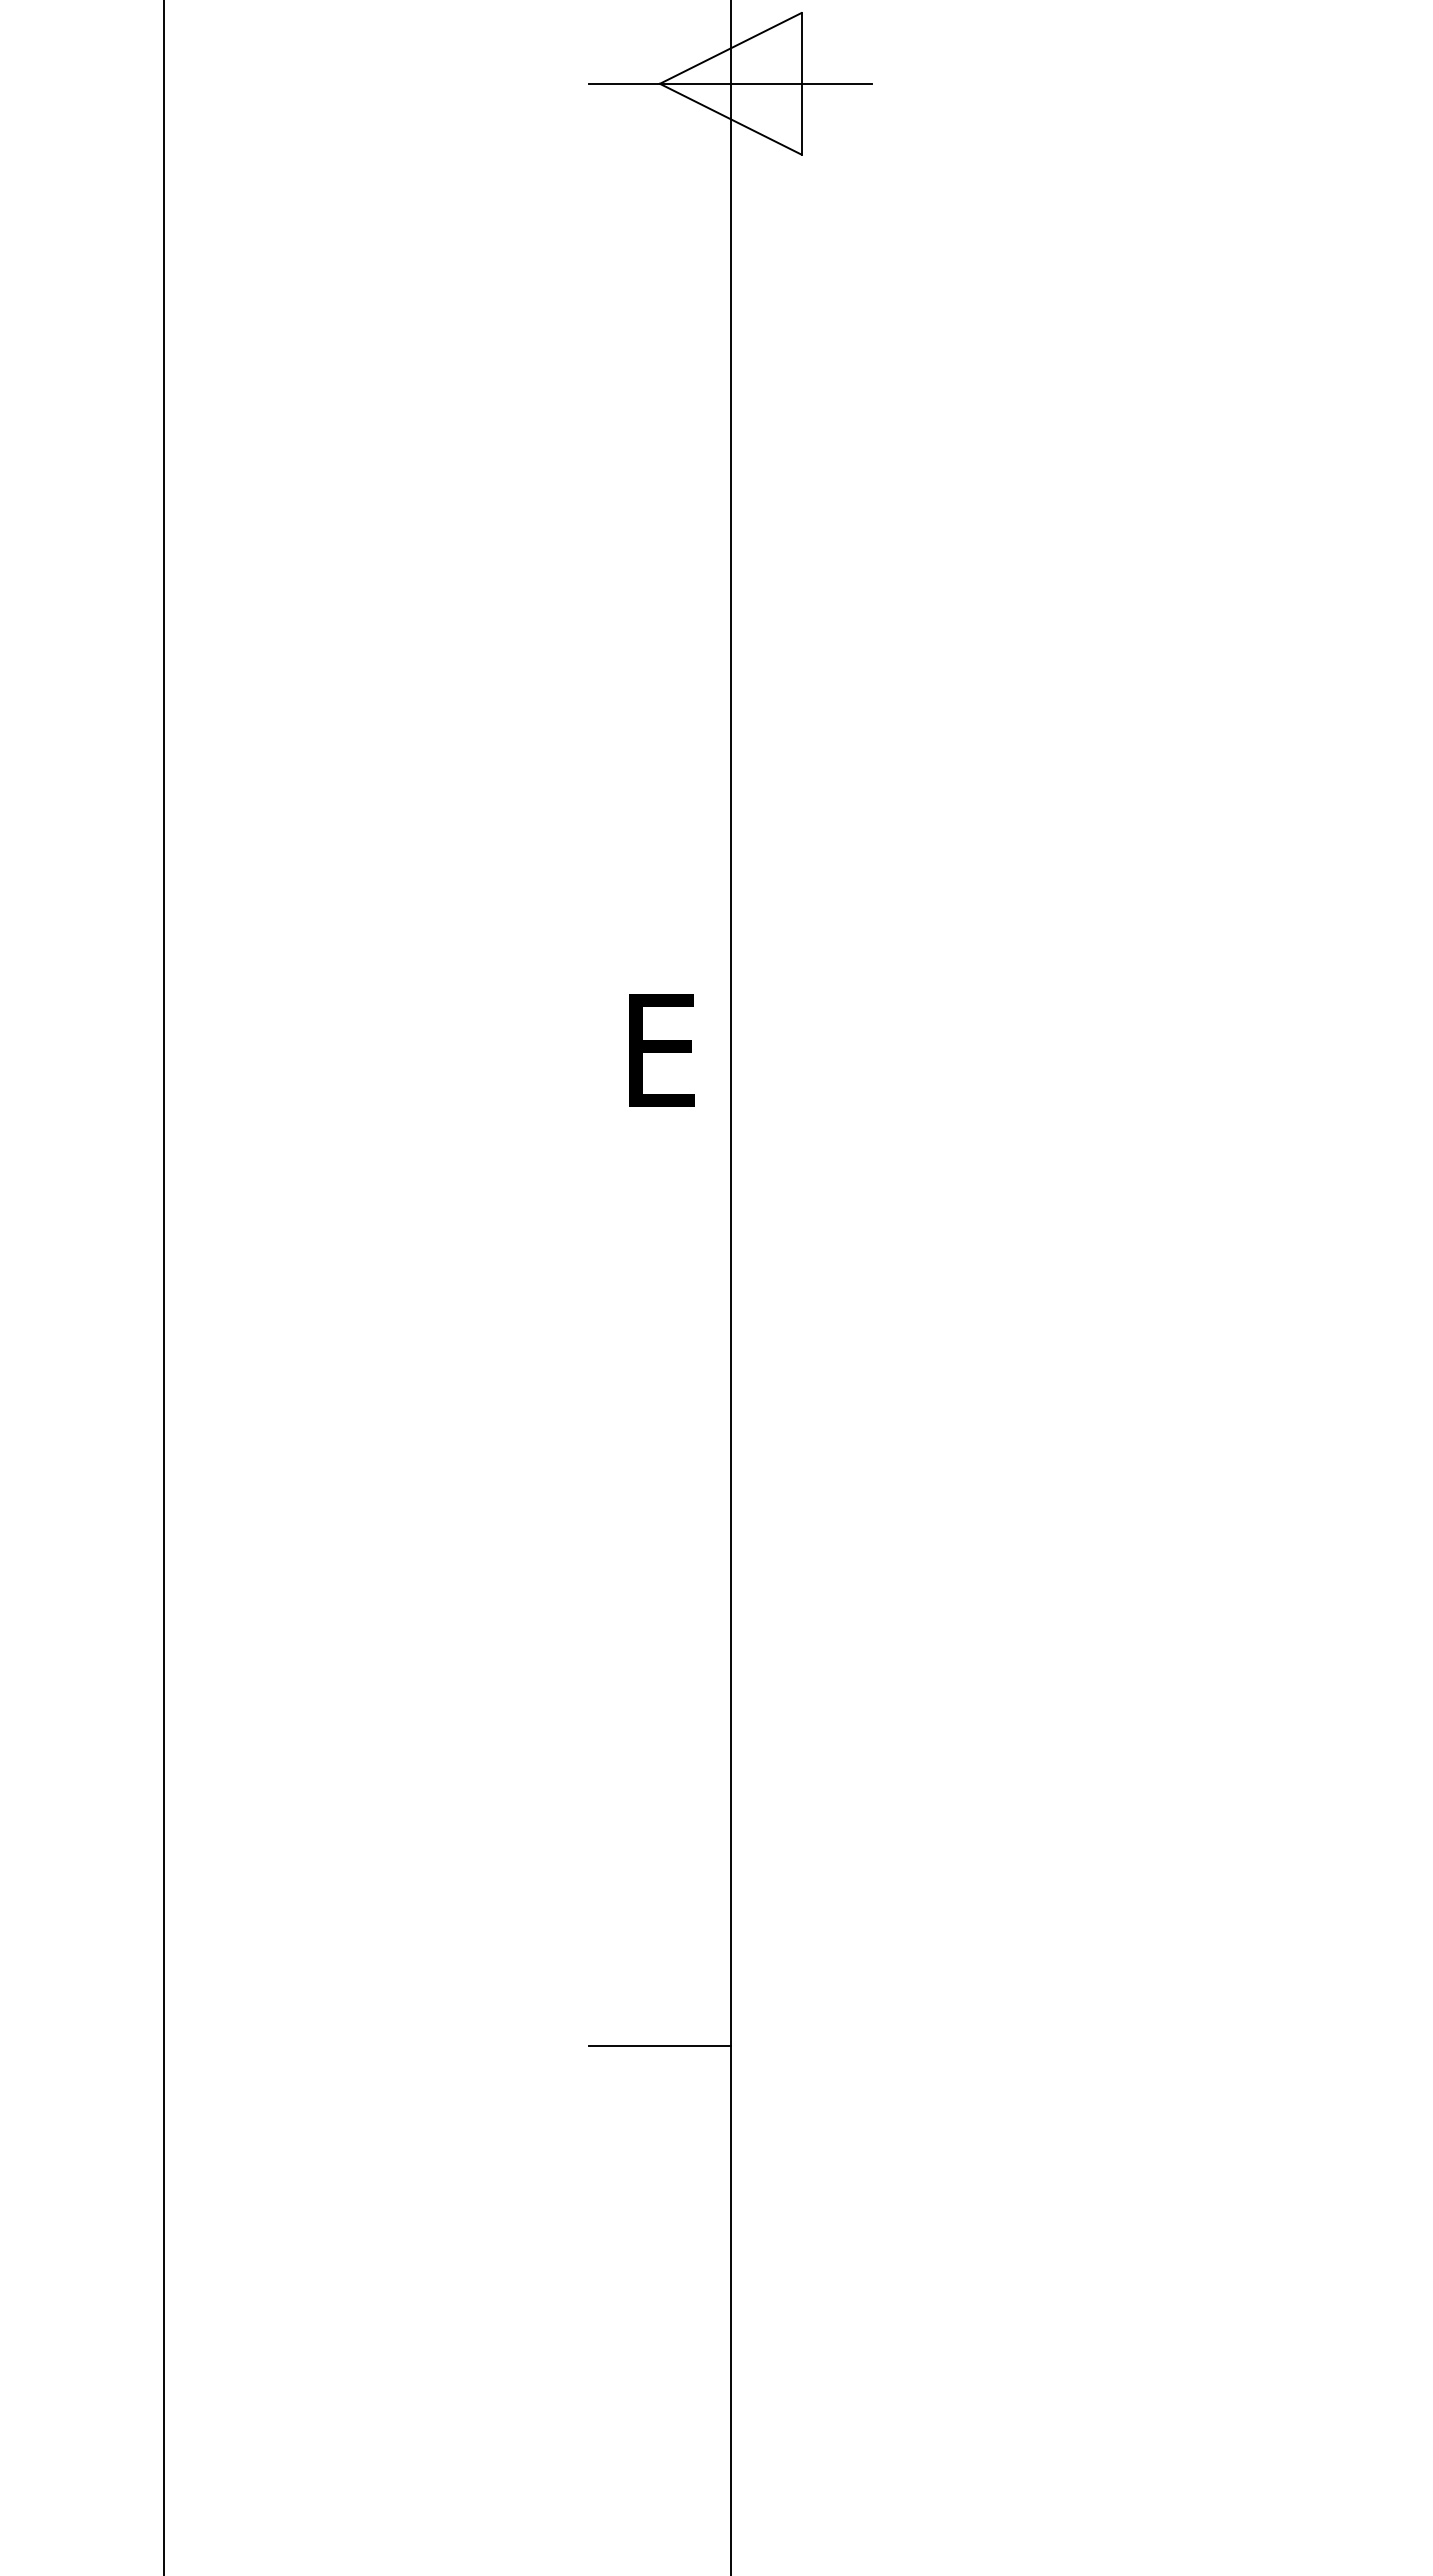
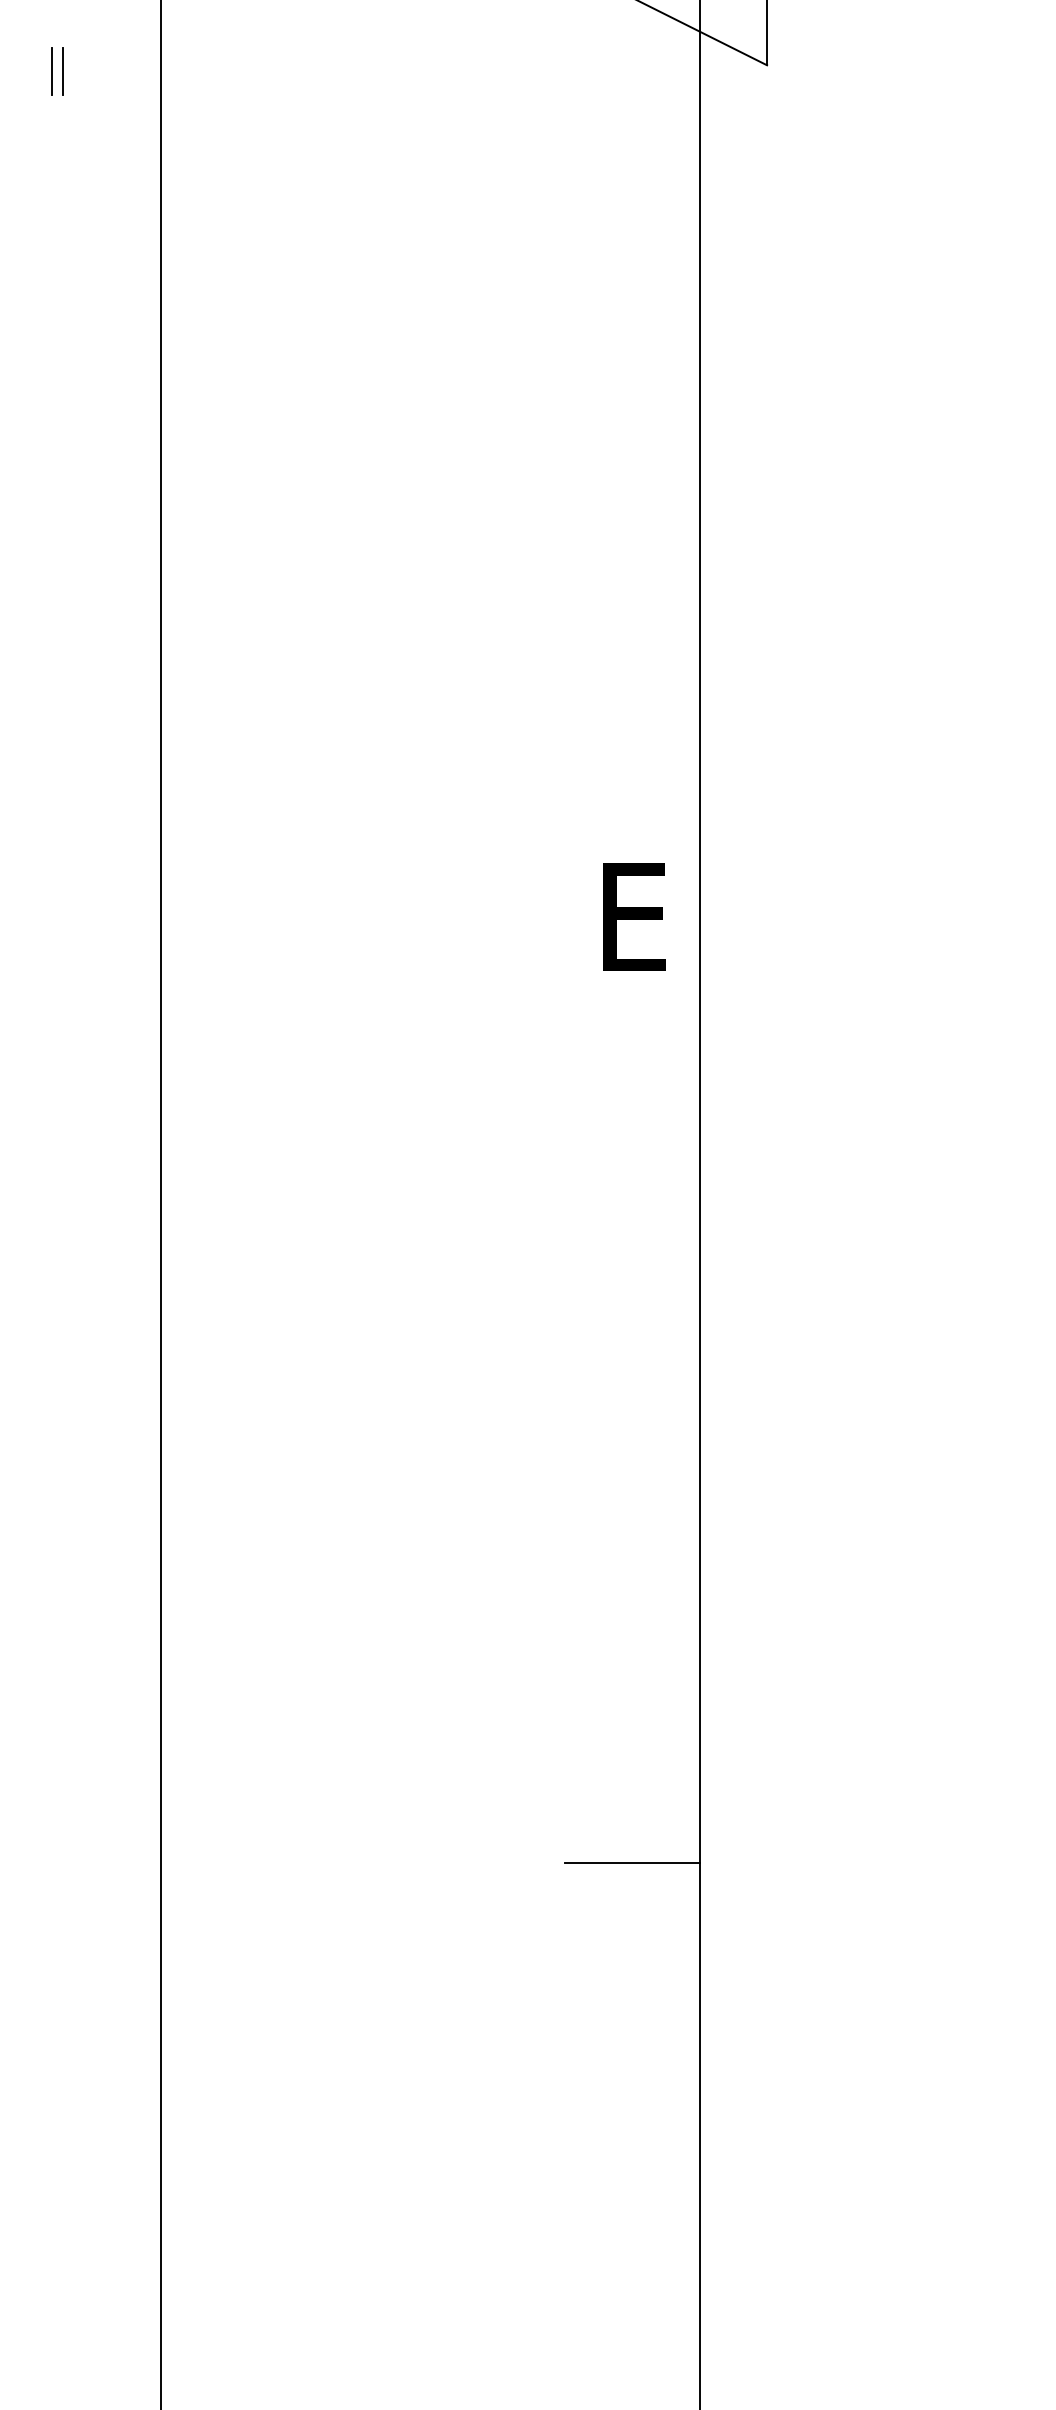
line: (49, 160) -> (52, 70), added
line: (61, 160) -> (63, 70), added

